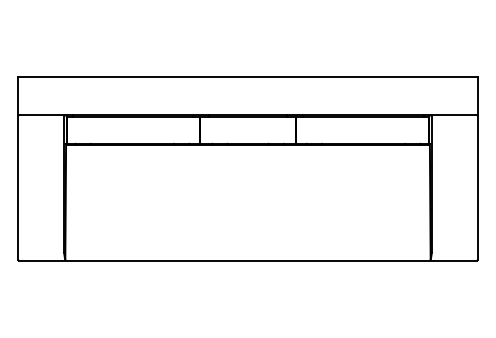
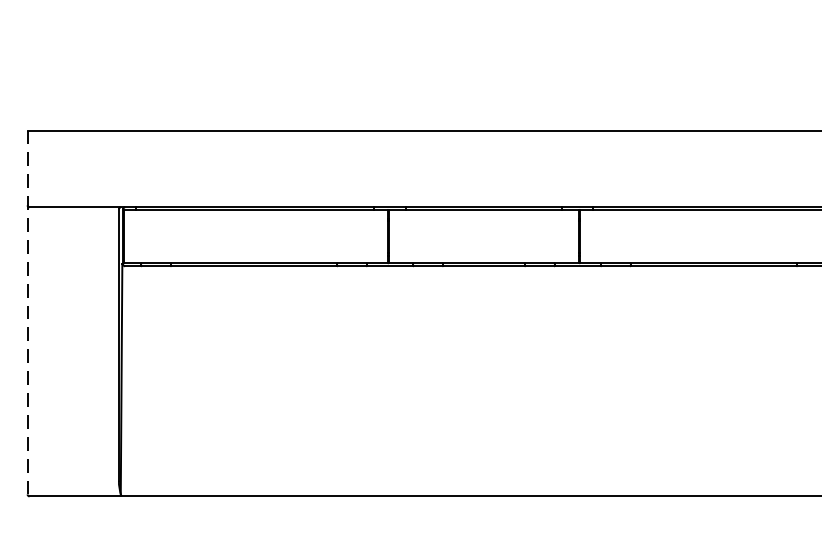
line: (18, 168) -> (27, 312), solid -> dashed

